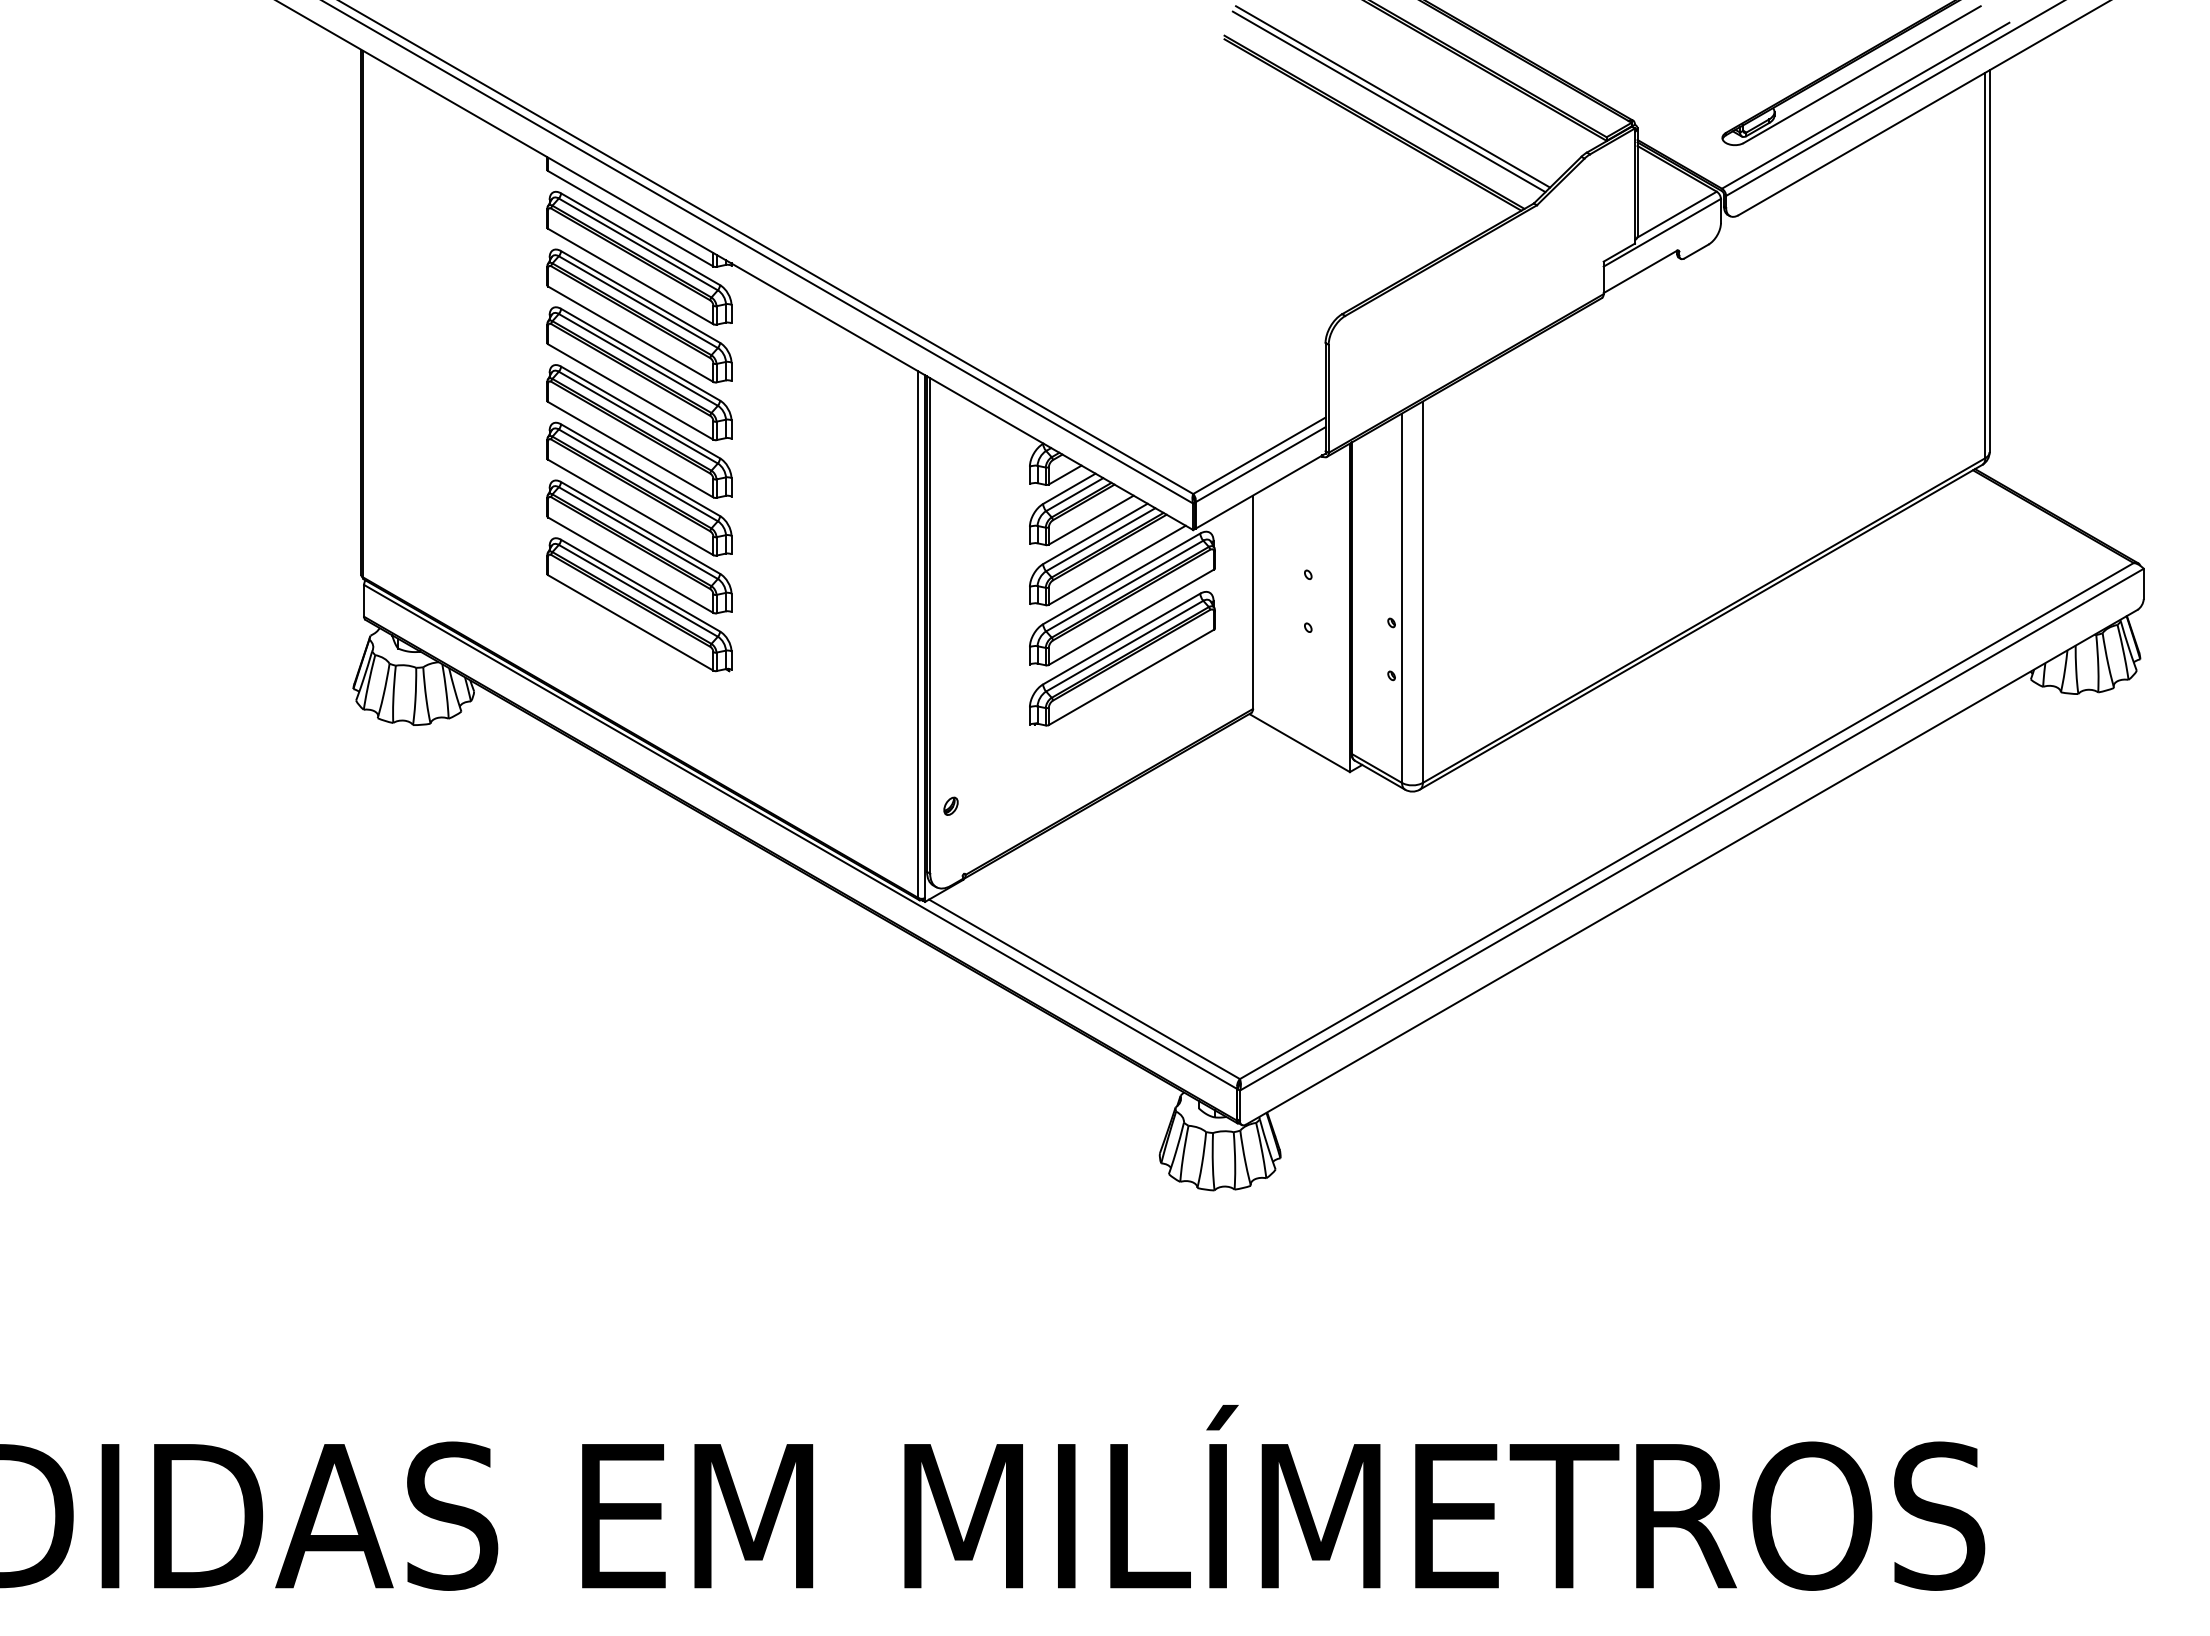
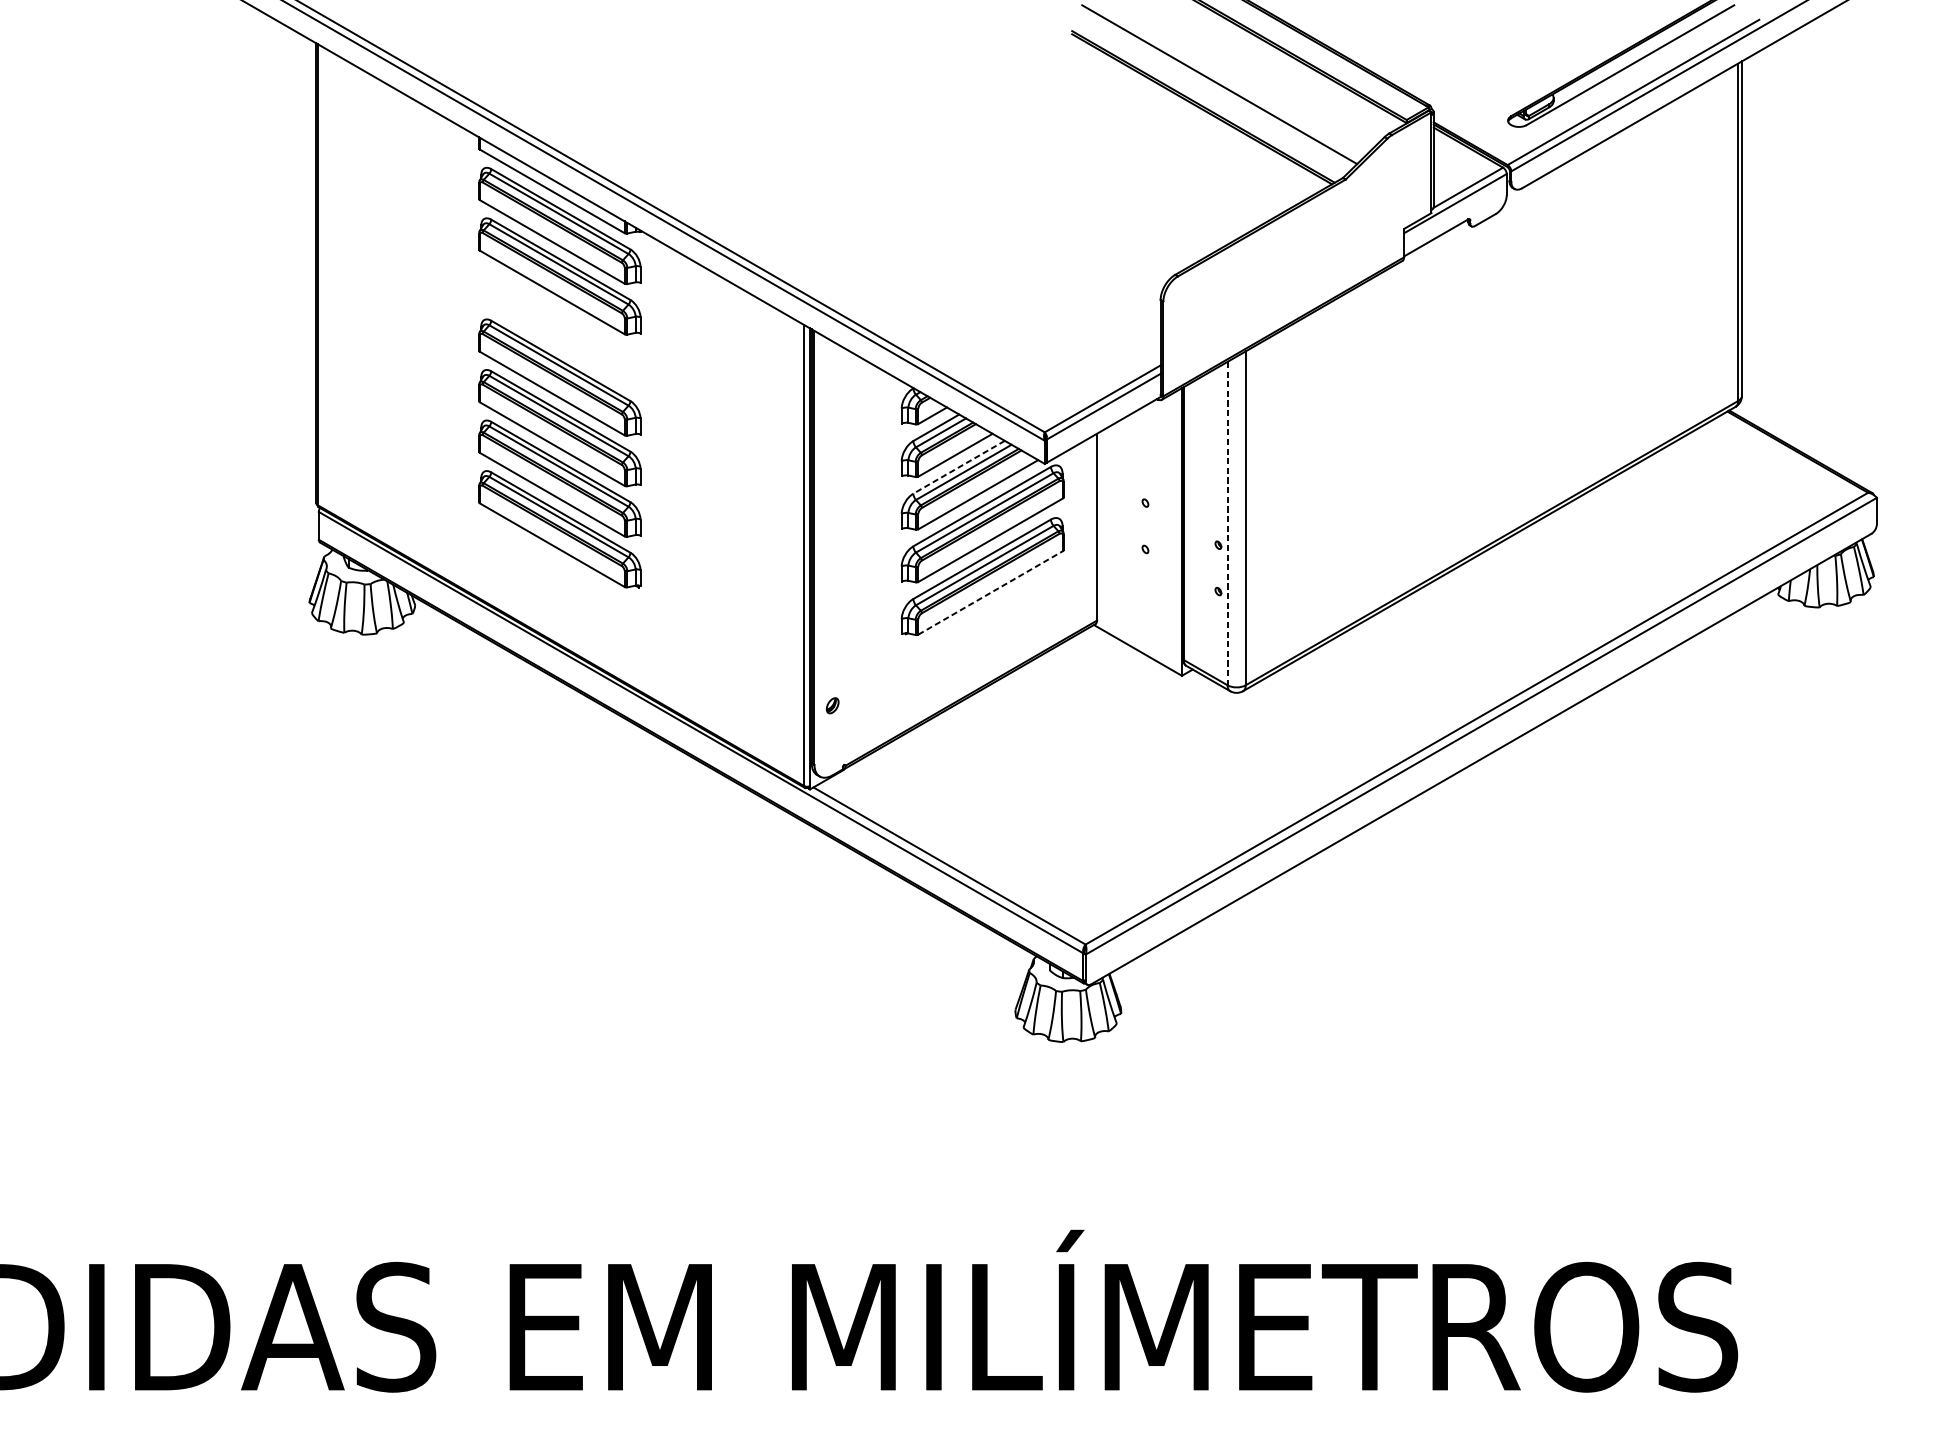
line: (1388, 101) -> (1215, 88), removed
part: (639, 373) -> (559, 326), removed
line: (1094, 534) -> (958, 467), solid -> dashed
line: (1402, 598) -> (1227, 523), solid -> dashed
line: (1131, 677) -> (990, 592), solid -> dashed

